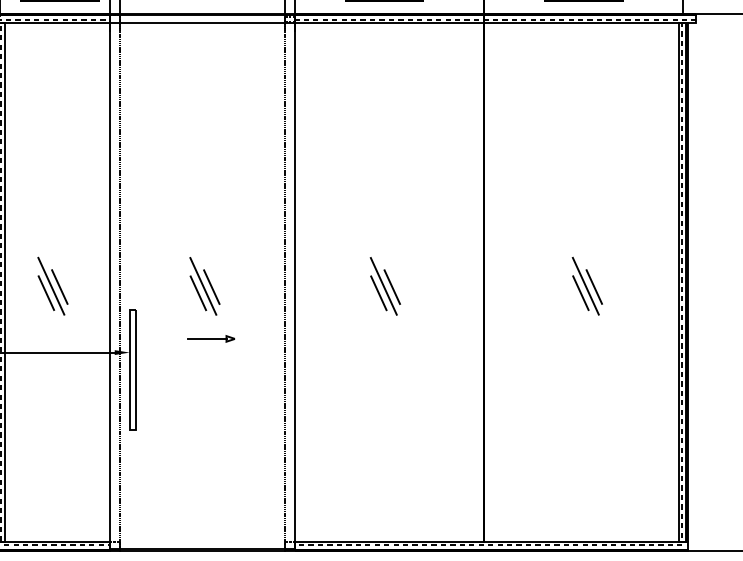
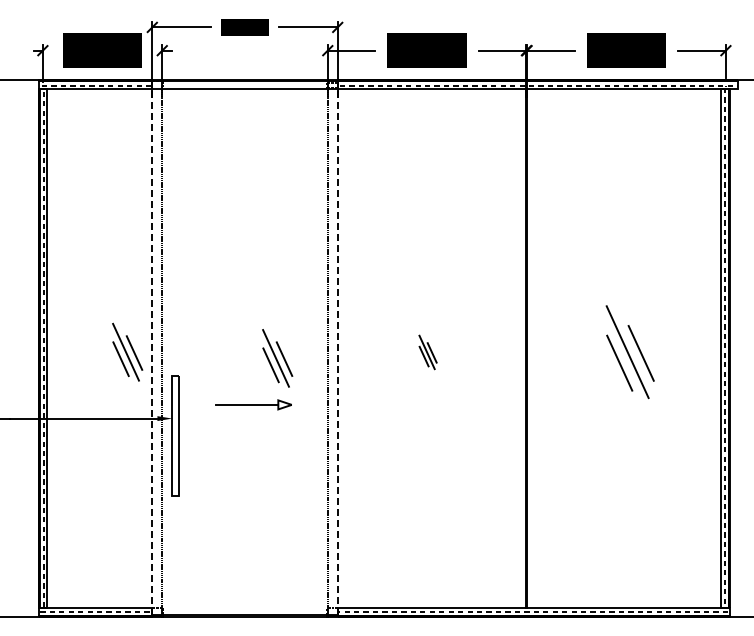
part: (52, 285) -> (127, 351), moved
line: (109, 286) -> (152, 352), solid -> dashed
part: (204, 286) -> (277, 358), moved
line: (294, 286) -> (337, 352), solid -> dashed
part: (384, 286) -> (427, 352), size x0.6
part: (586, 286) -> (629, 352), size x1.6
part: (210, 338) -> (253, 404), size x1.6

